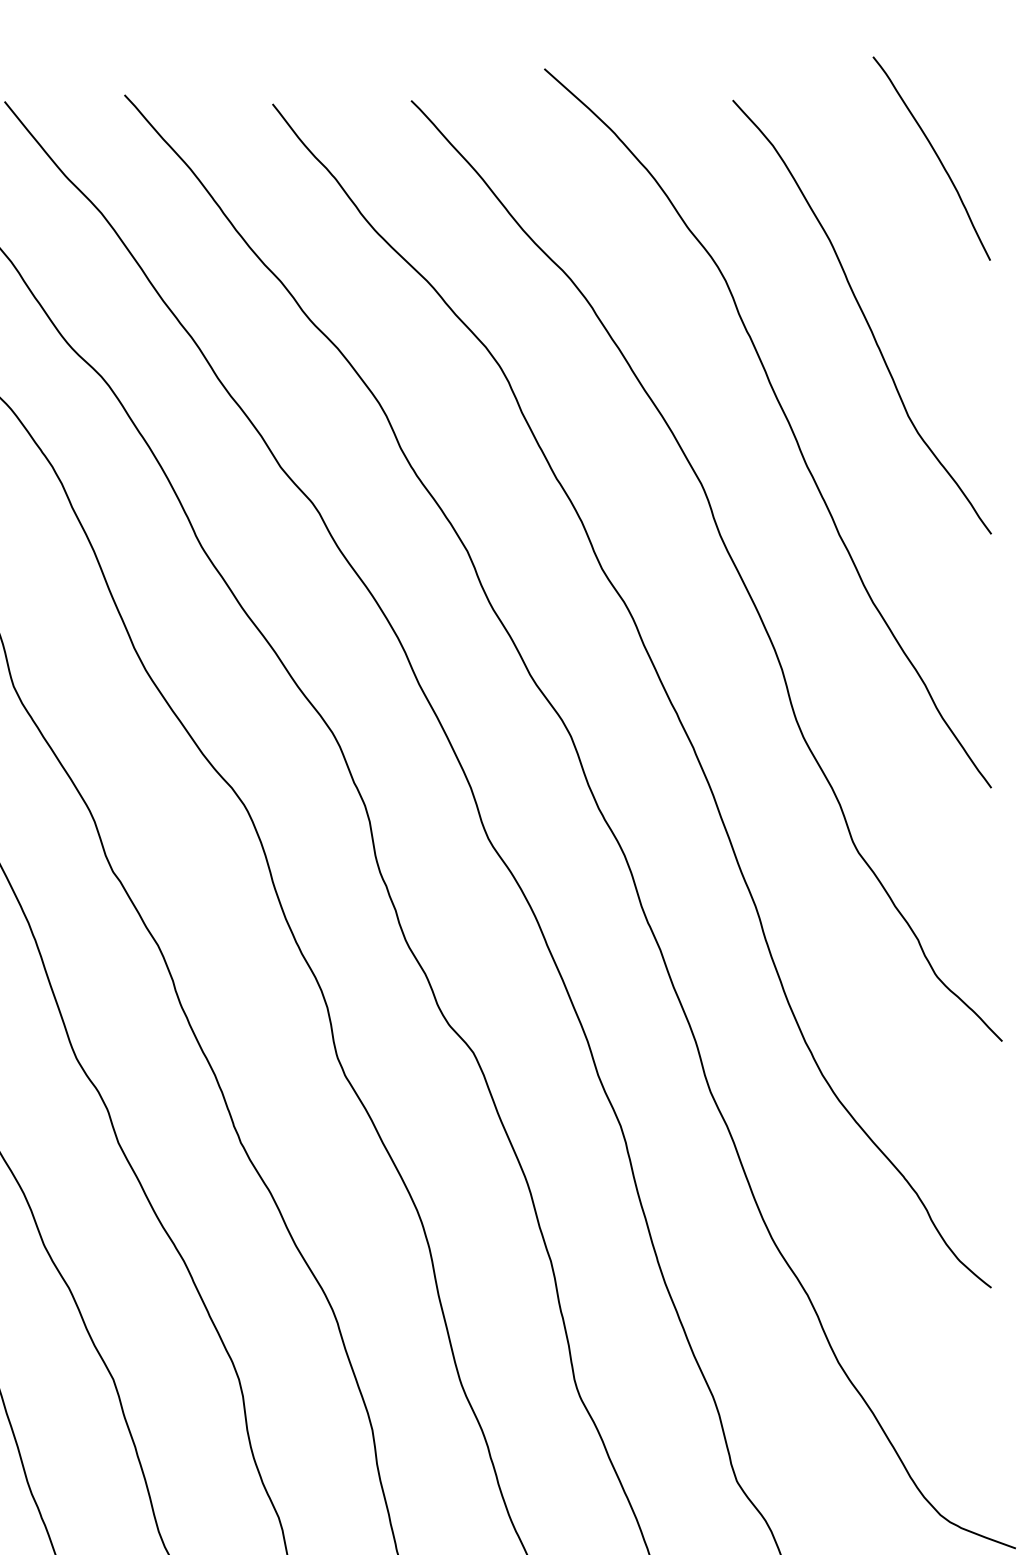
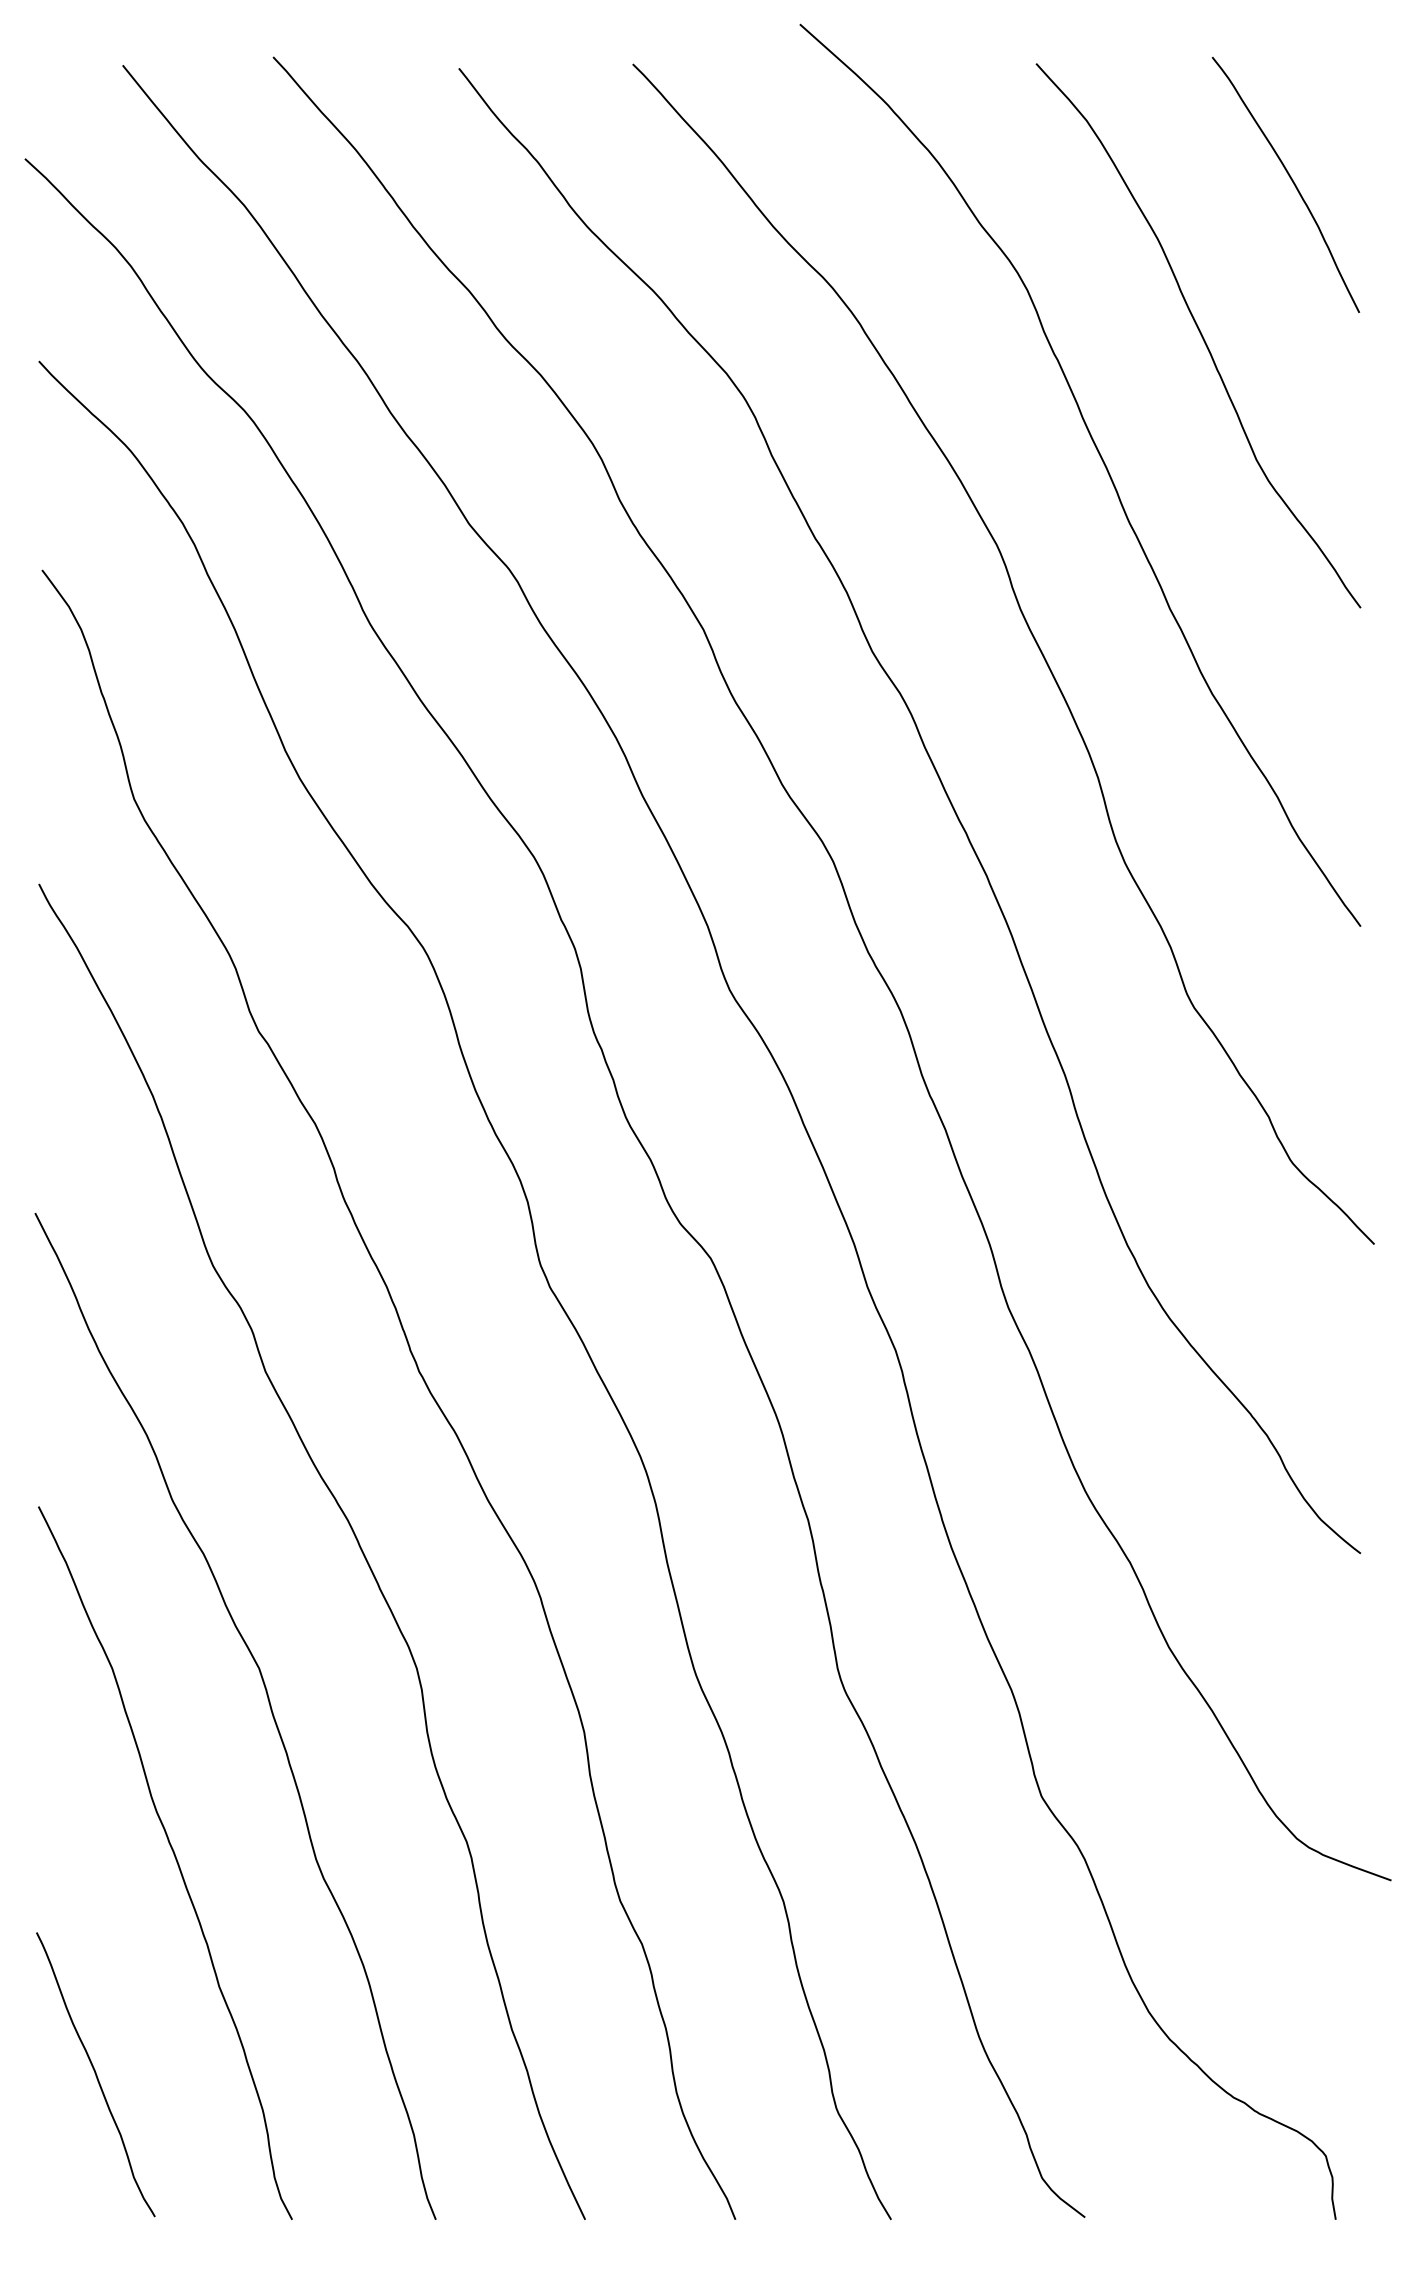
curve: (935, 154) -> (1290, 179), moved

